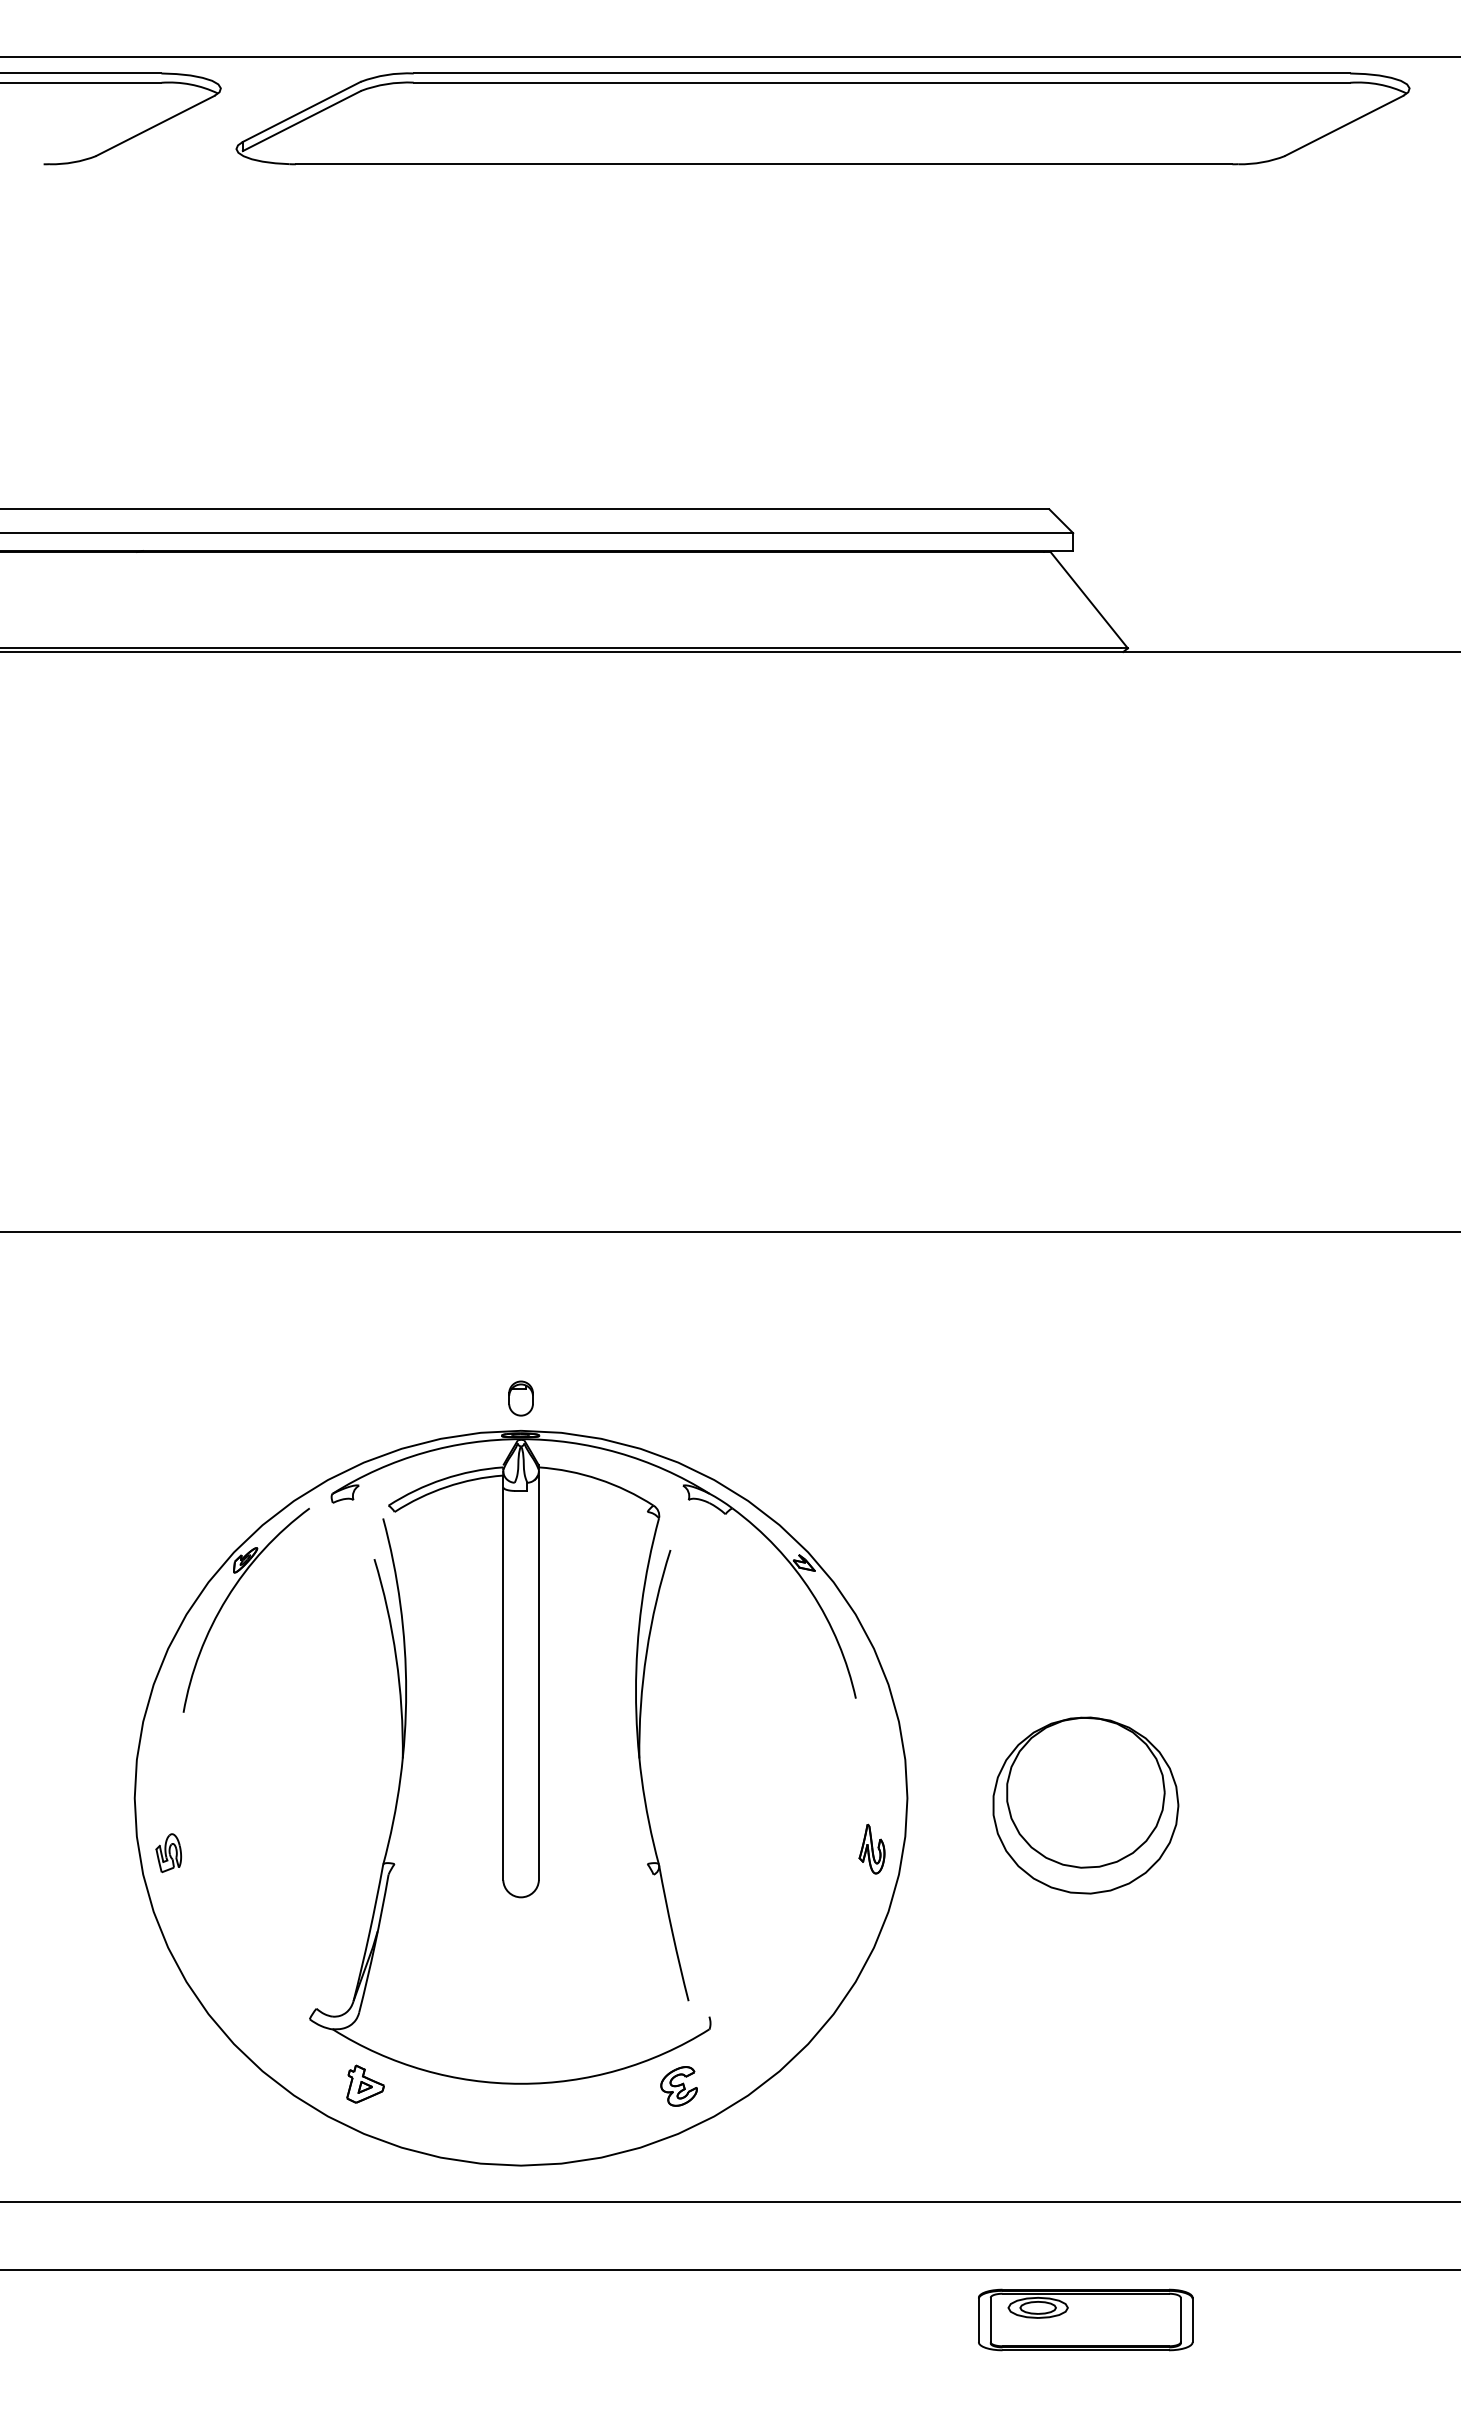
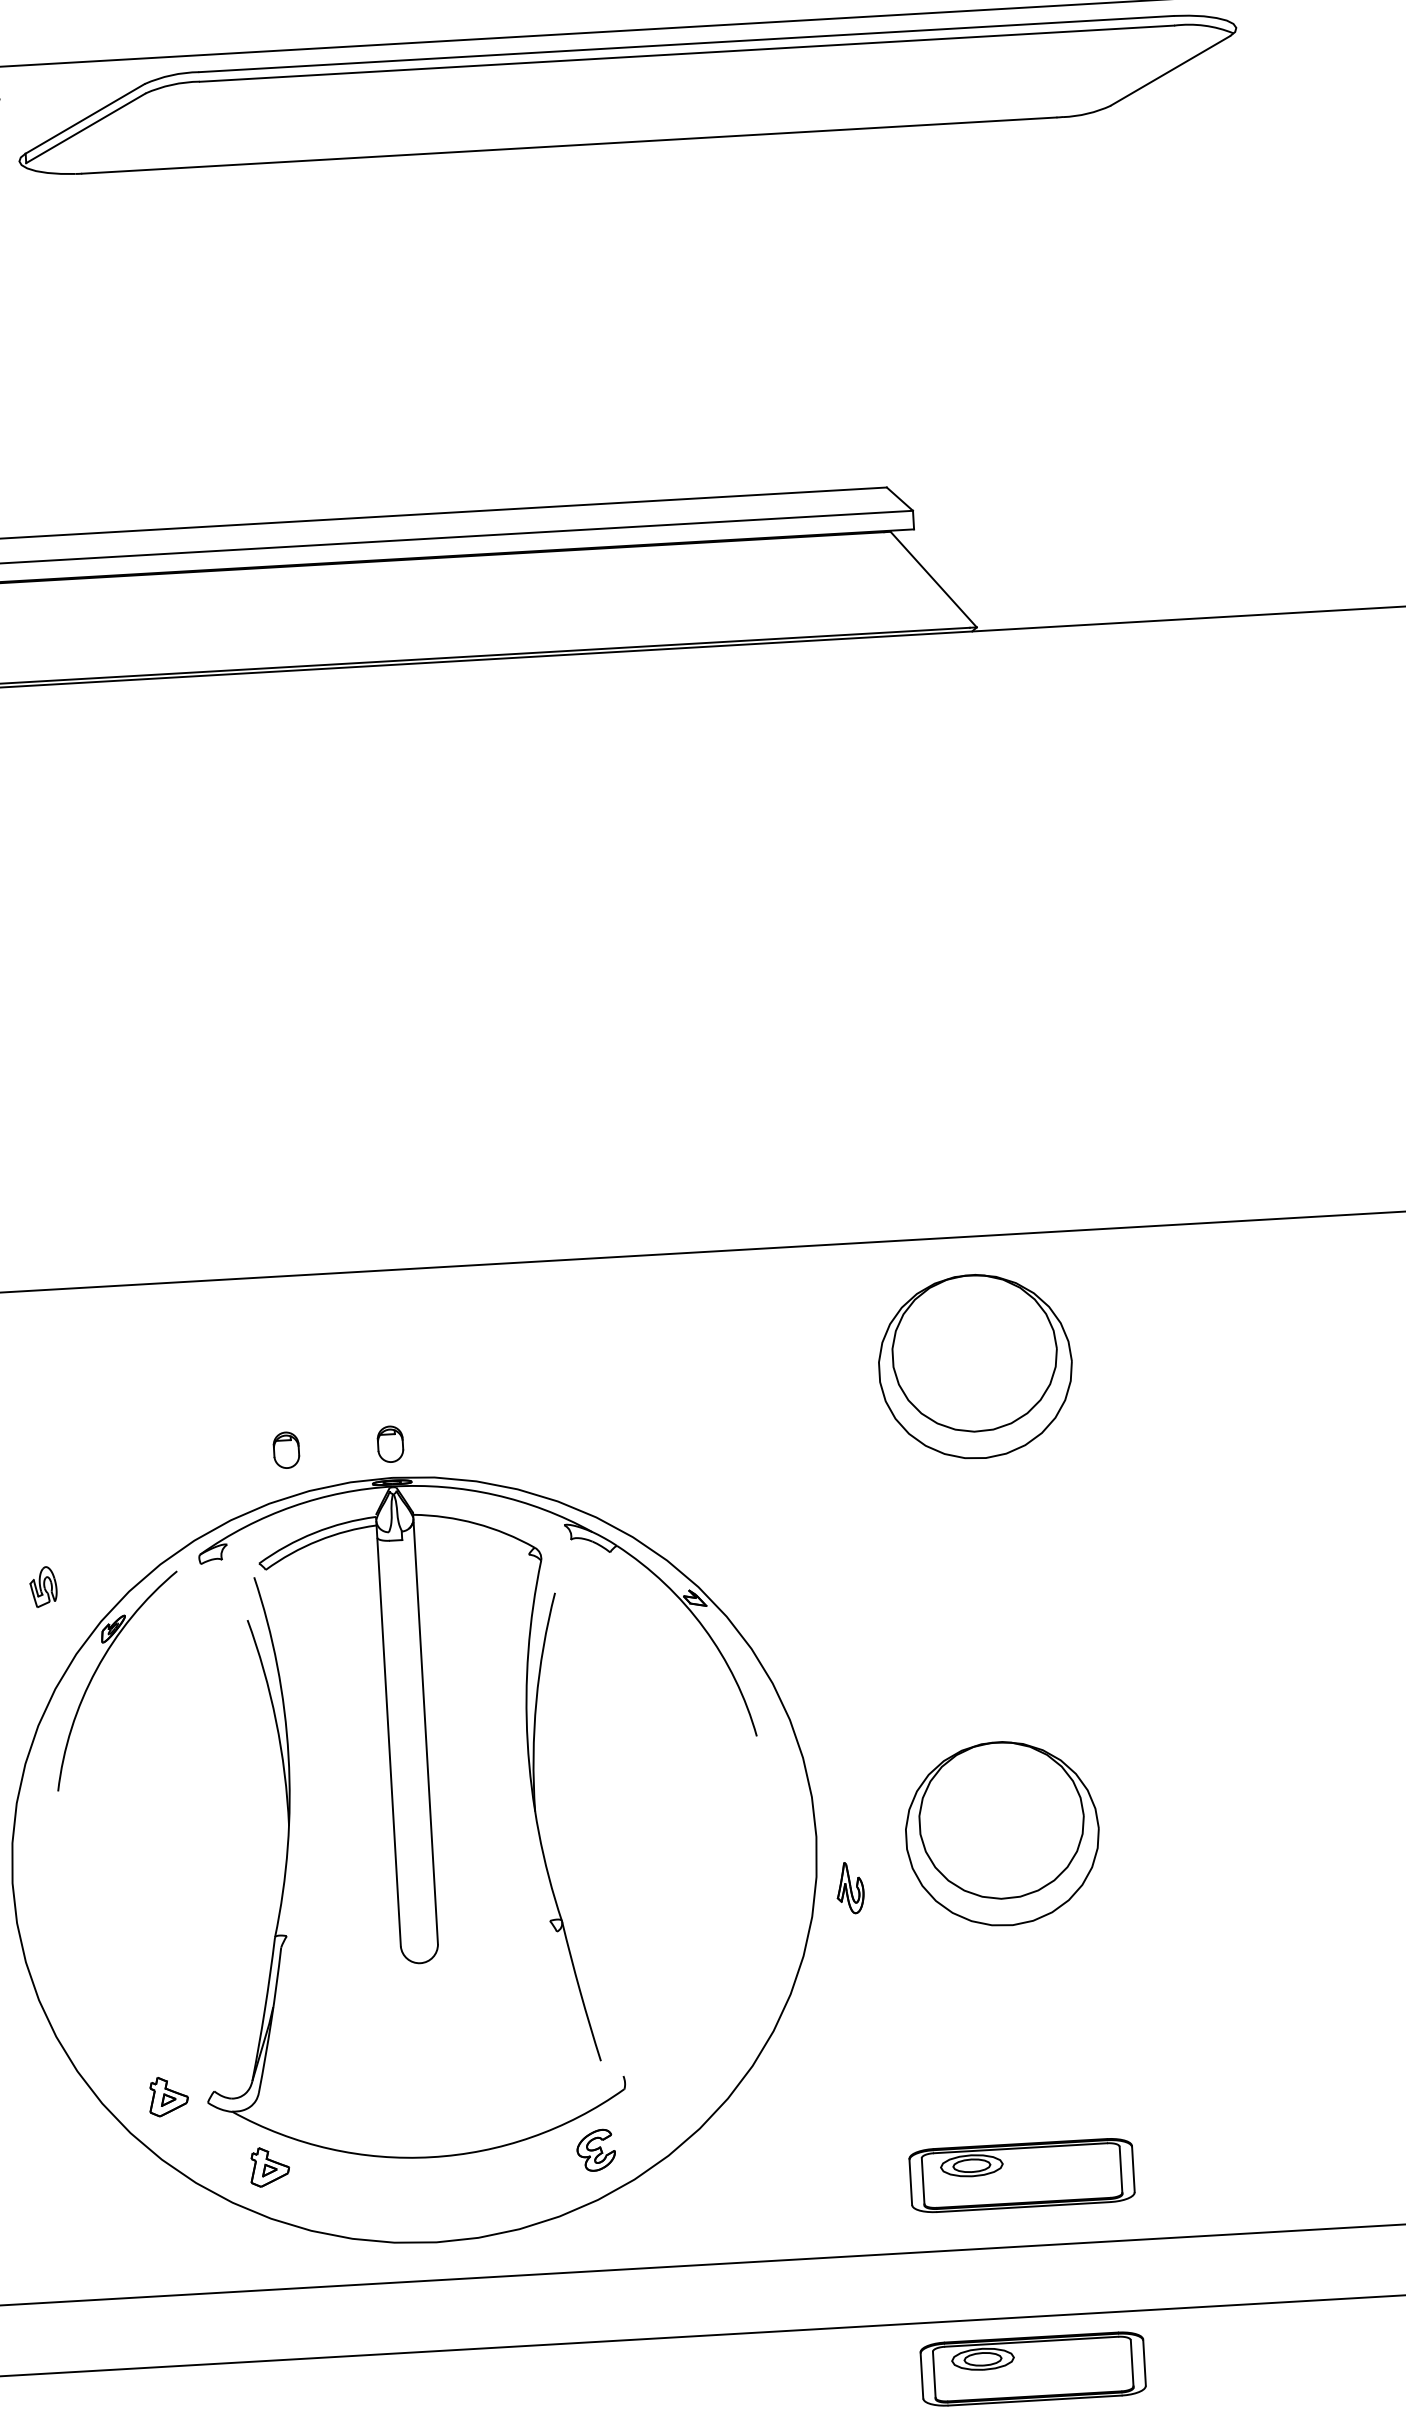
part: (1085, 1356) -> (975, 1366), added
part: (420, 1398) -> (285, 1450), added
part: (871, 1848) -> (849, 1887), moved
part: (168, 1853) -> (43, 1587), moved
part: (272, 2010) -> (168, 2095), added
part: (1085, 2133) -> (1021, 2175), added

